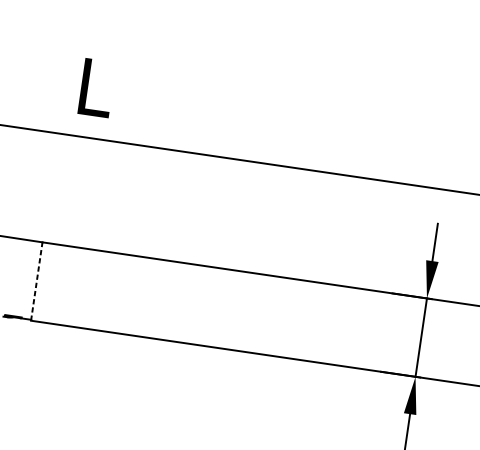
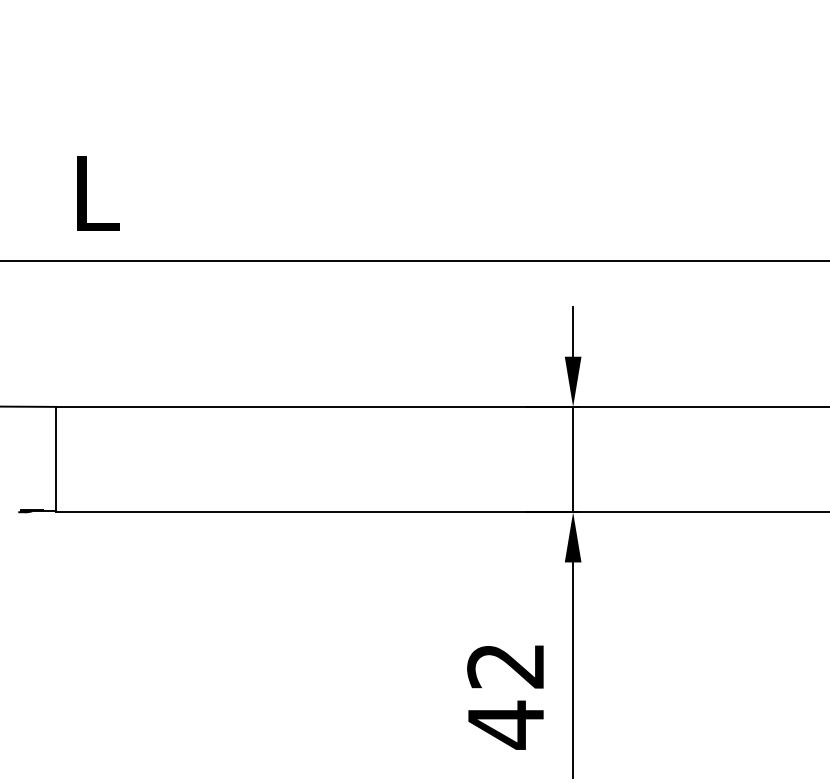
line: (36, 281) -> (56, 459), dashed -> solid

